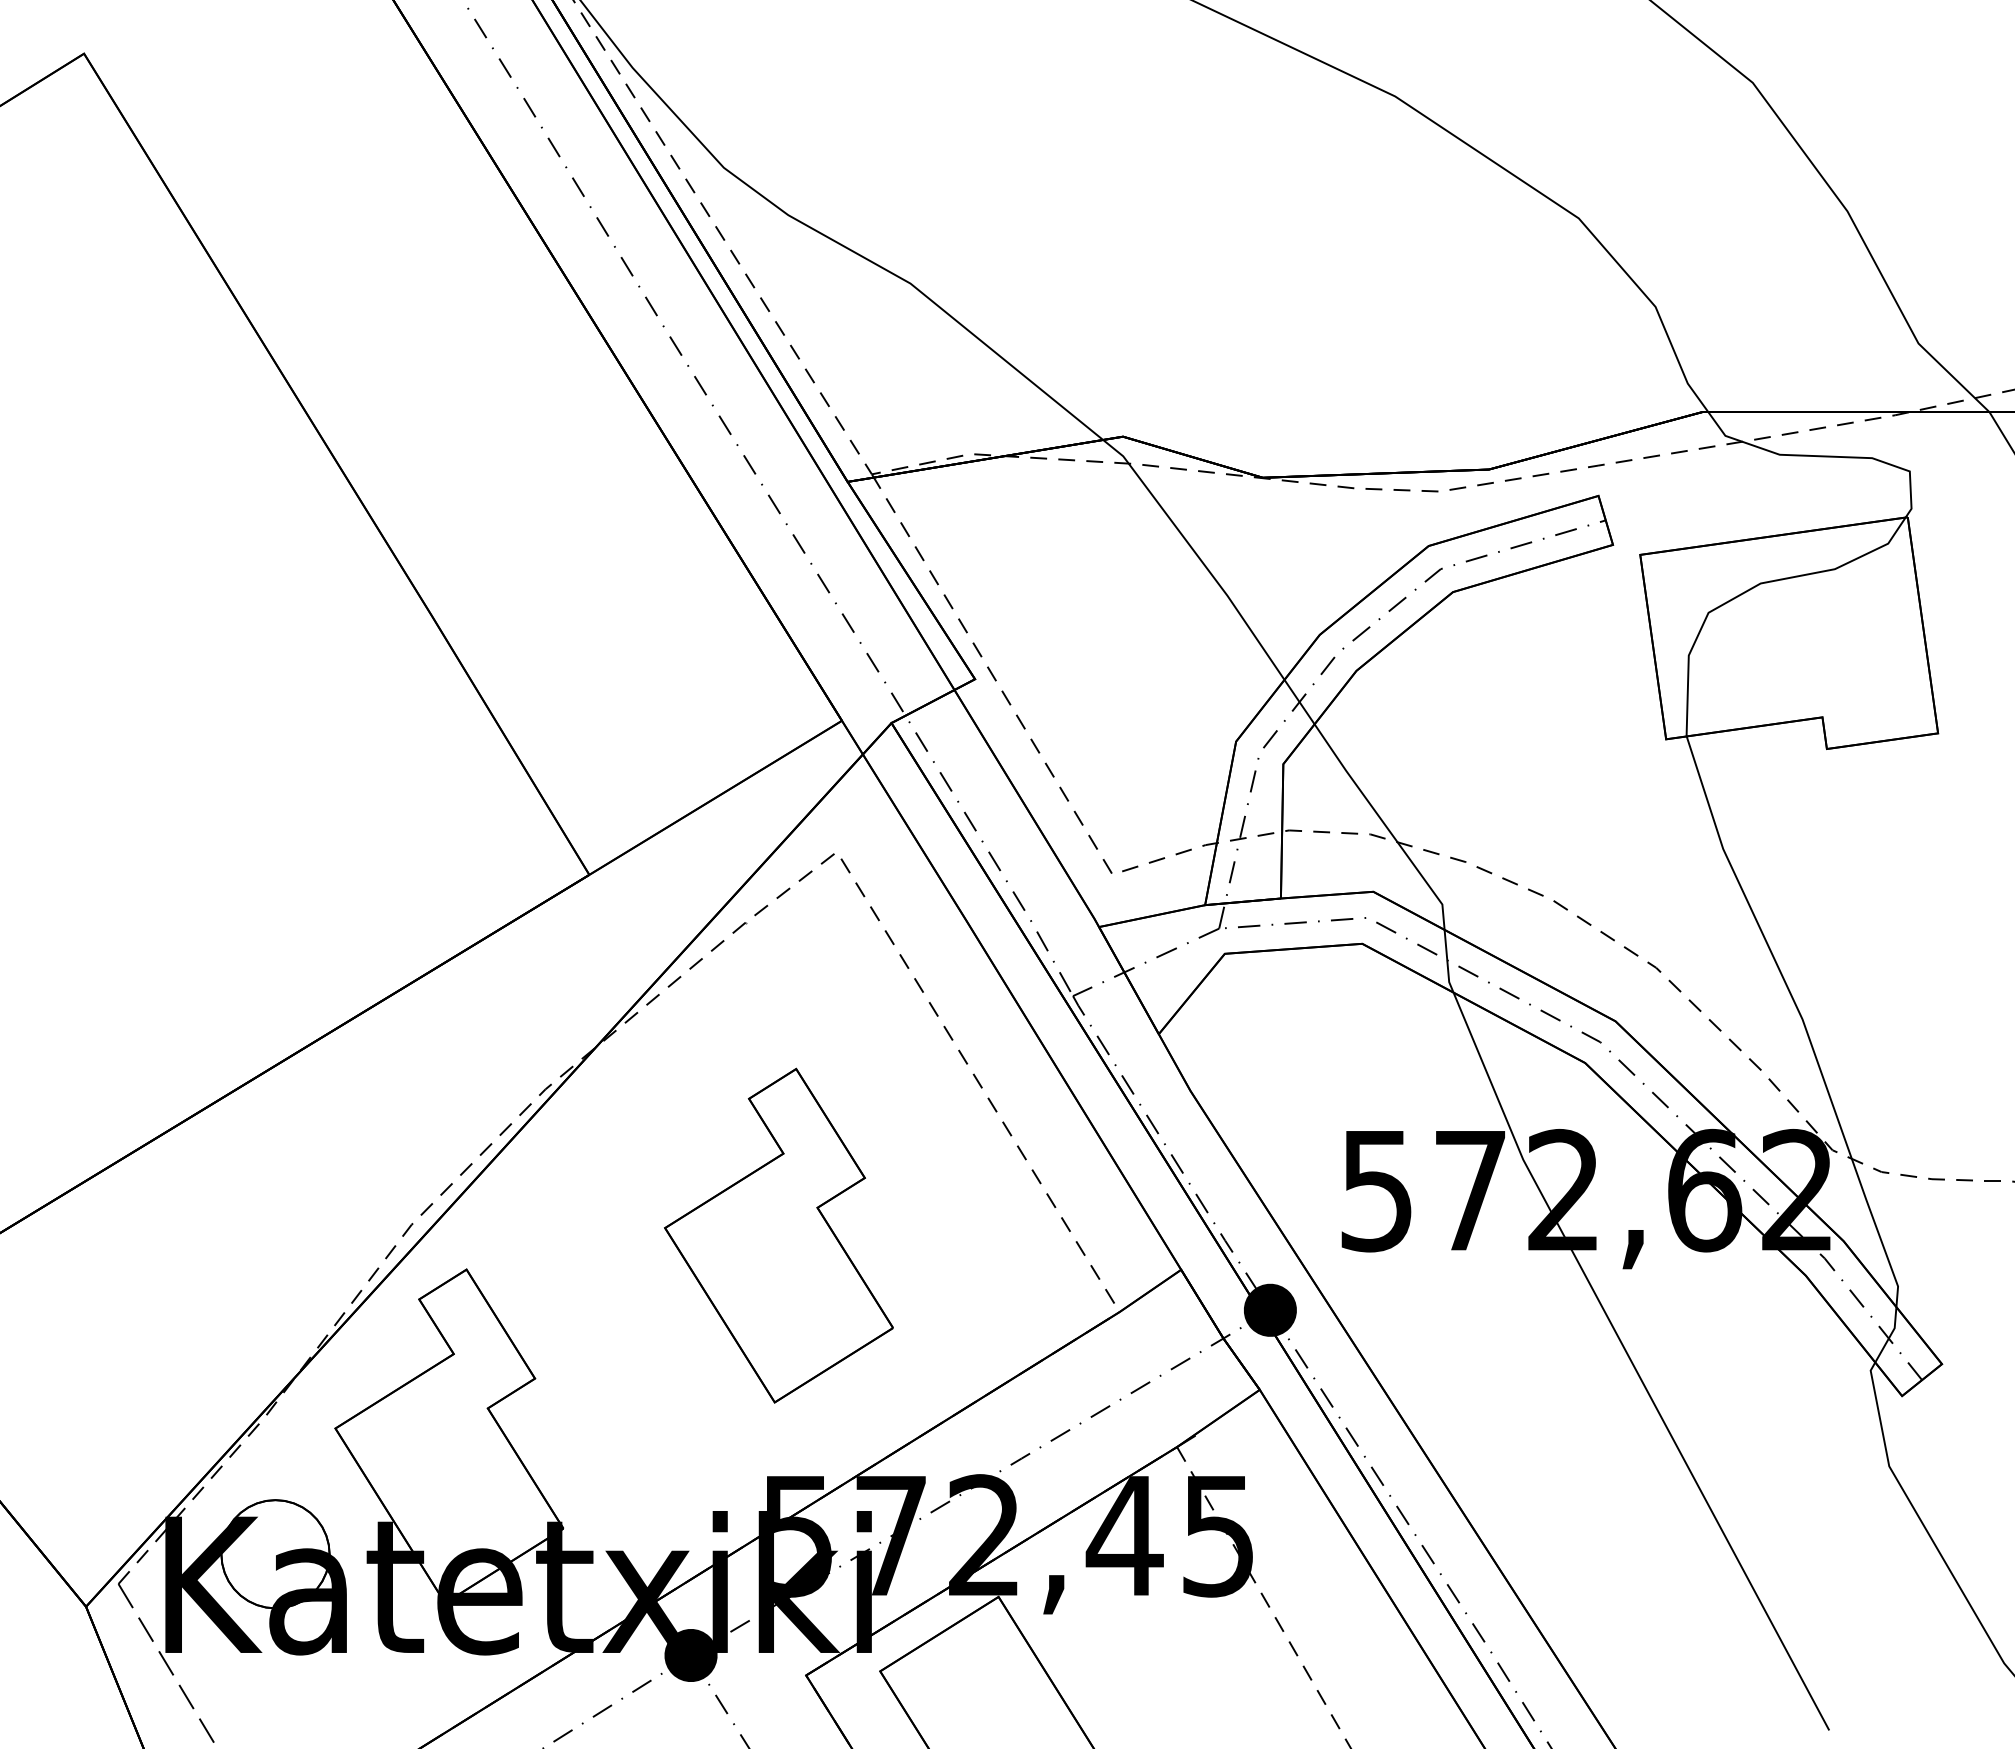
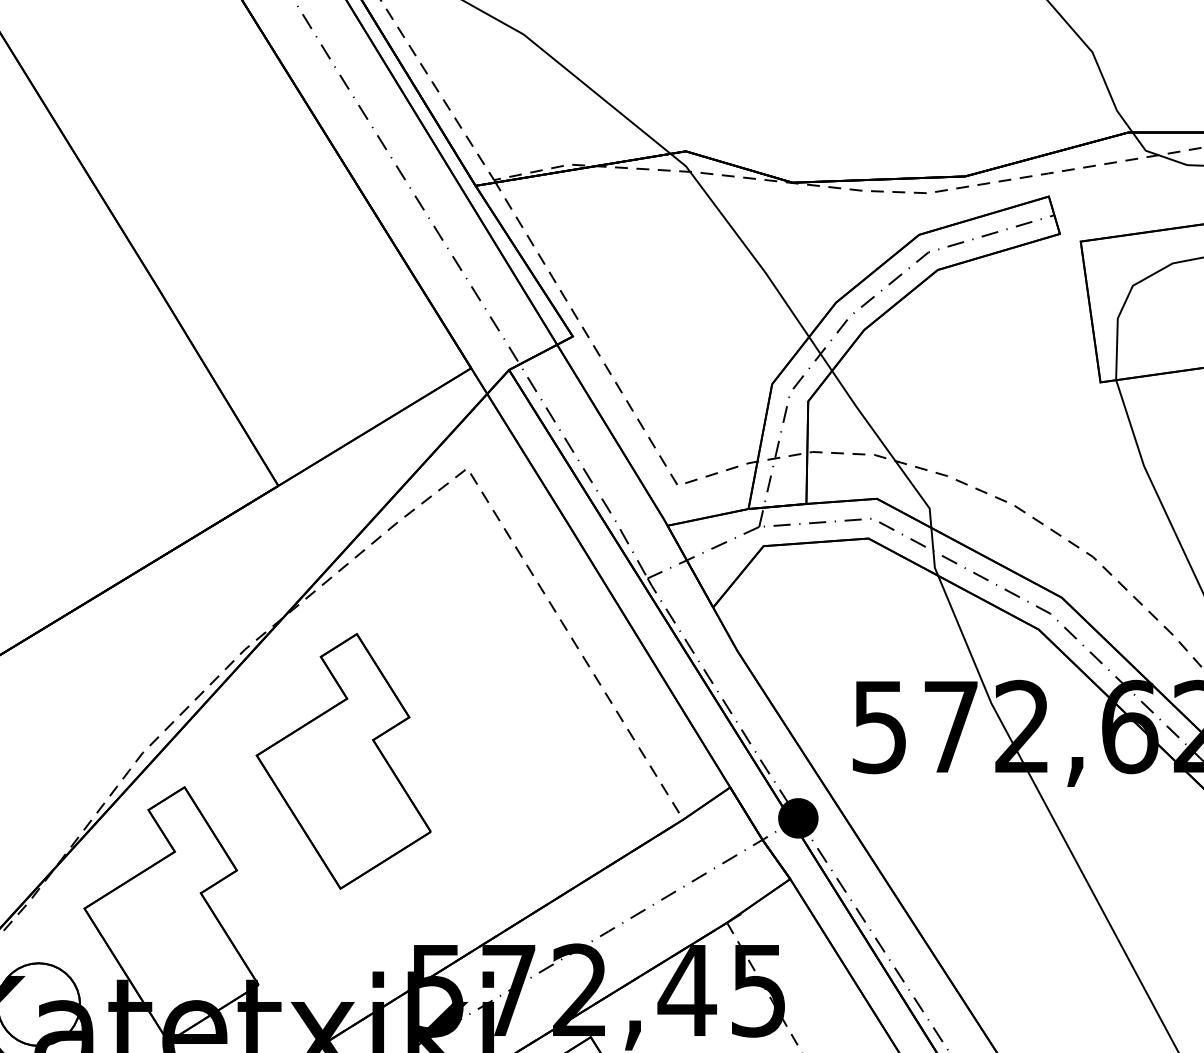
part: (778, 1235) -> (343, 761), moved

